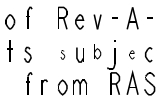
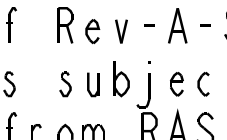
part: (97, 51) -> (121, 79), size x1.43
part: (62, 54) -> (65, 83), size x1.67
part: (131, 54) -> (175, 83), size x1.67

